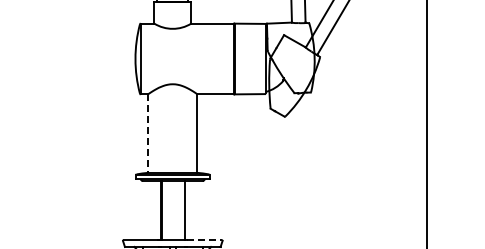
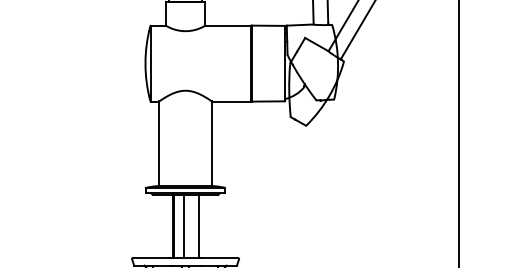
line: (148, 134) -> (159, 144), dashed -> solid
line: (171, 210) -> (184, 226), added
line: (204, 240) -> (219, 258), dashed -> solid

